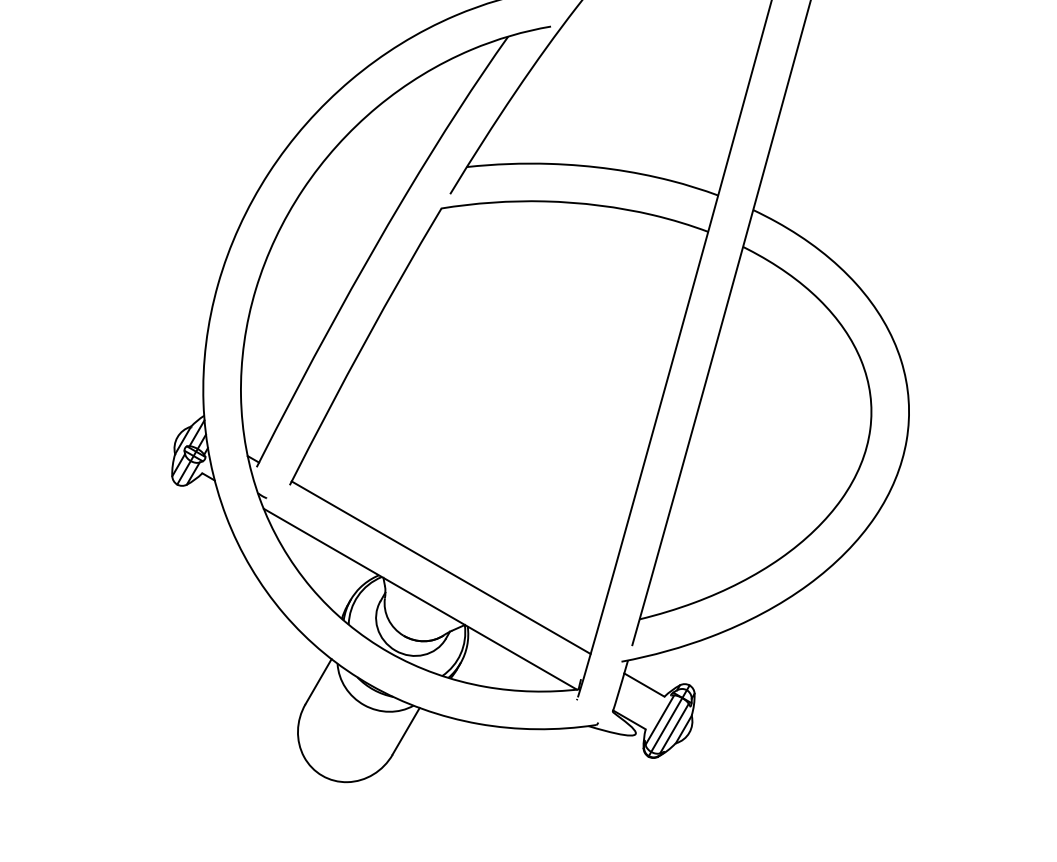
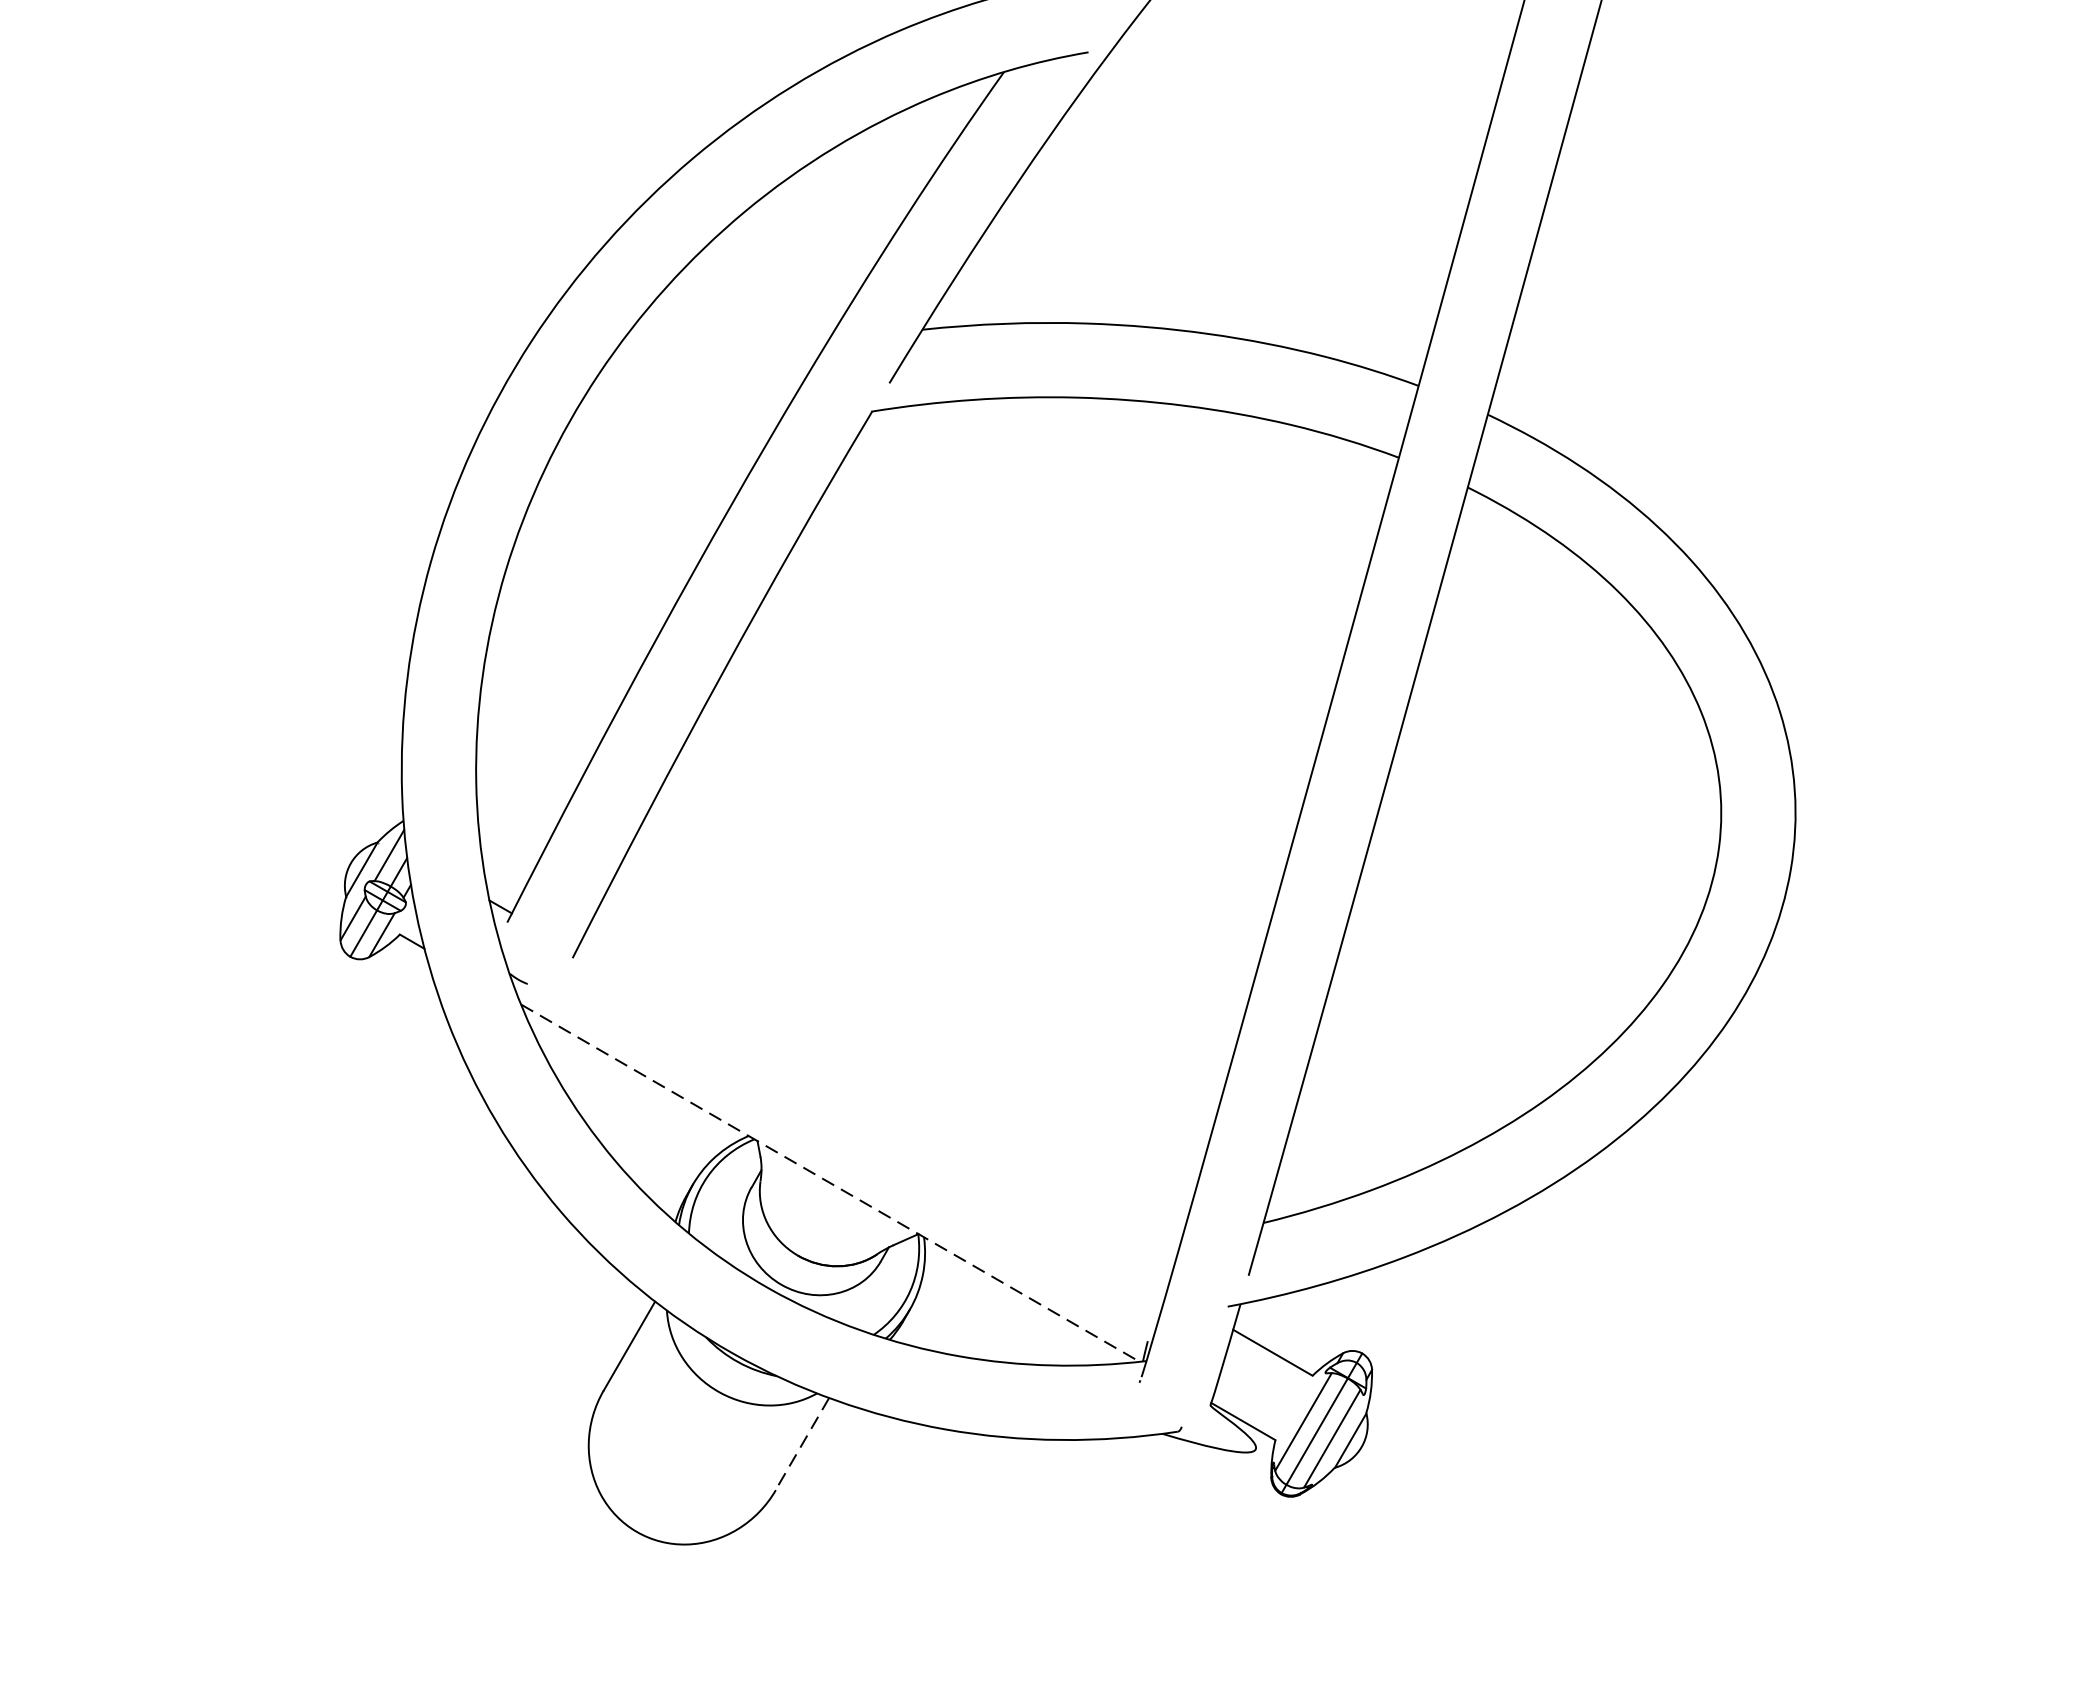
line: (440, 567) -> (870, 1120), removed
line: (420, 599) -> (830, 1183), solid -> dashed
line: (406, 731) -> (803, 1444), solid -> dashed

